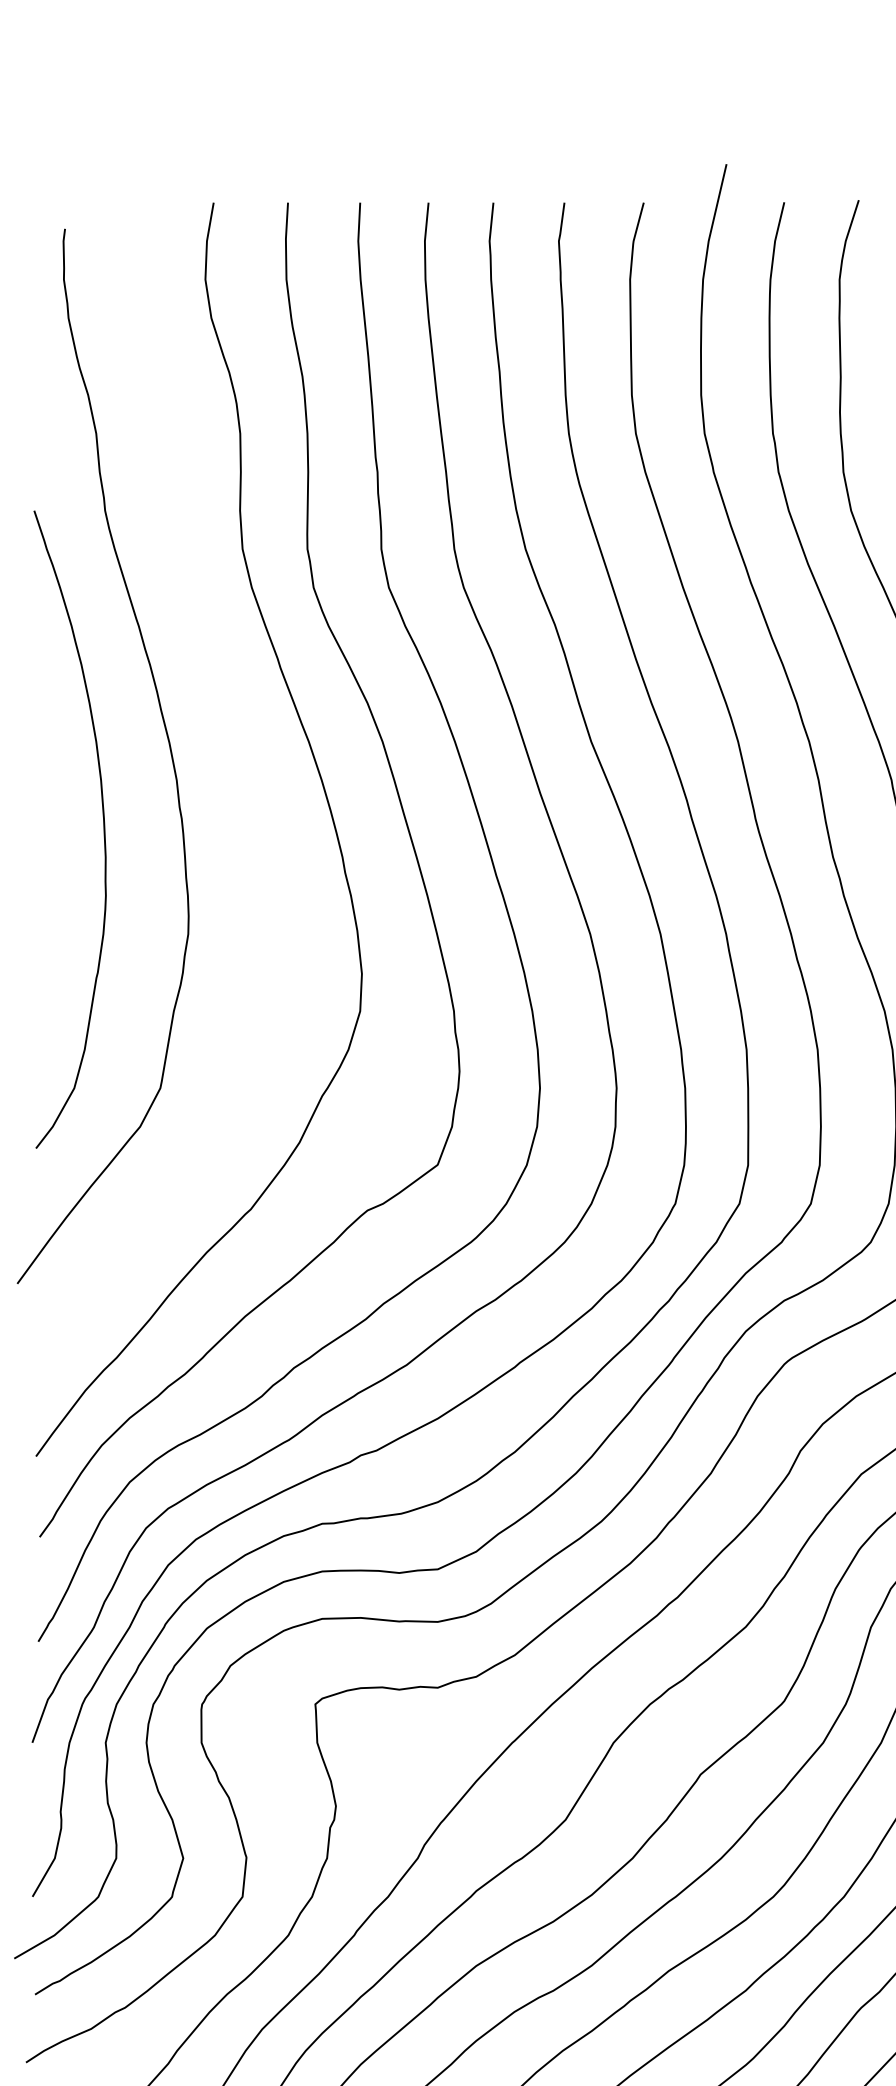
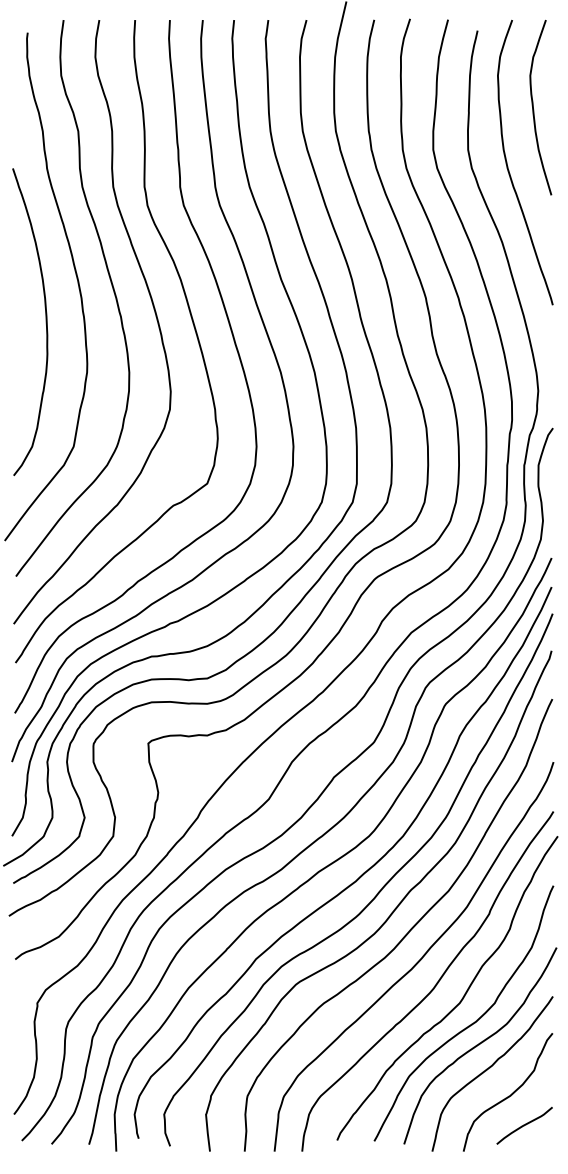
curve: (238, 755) -> (111, 286), added

